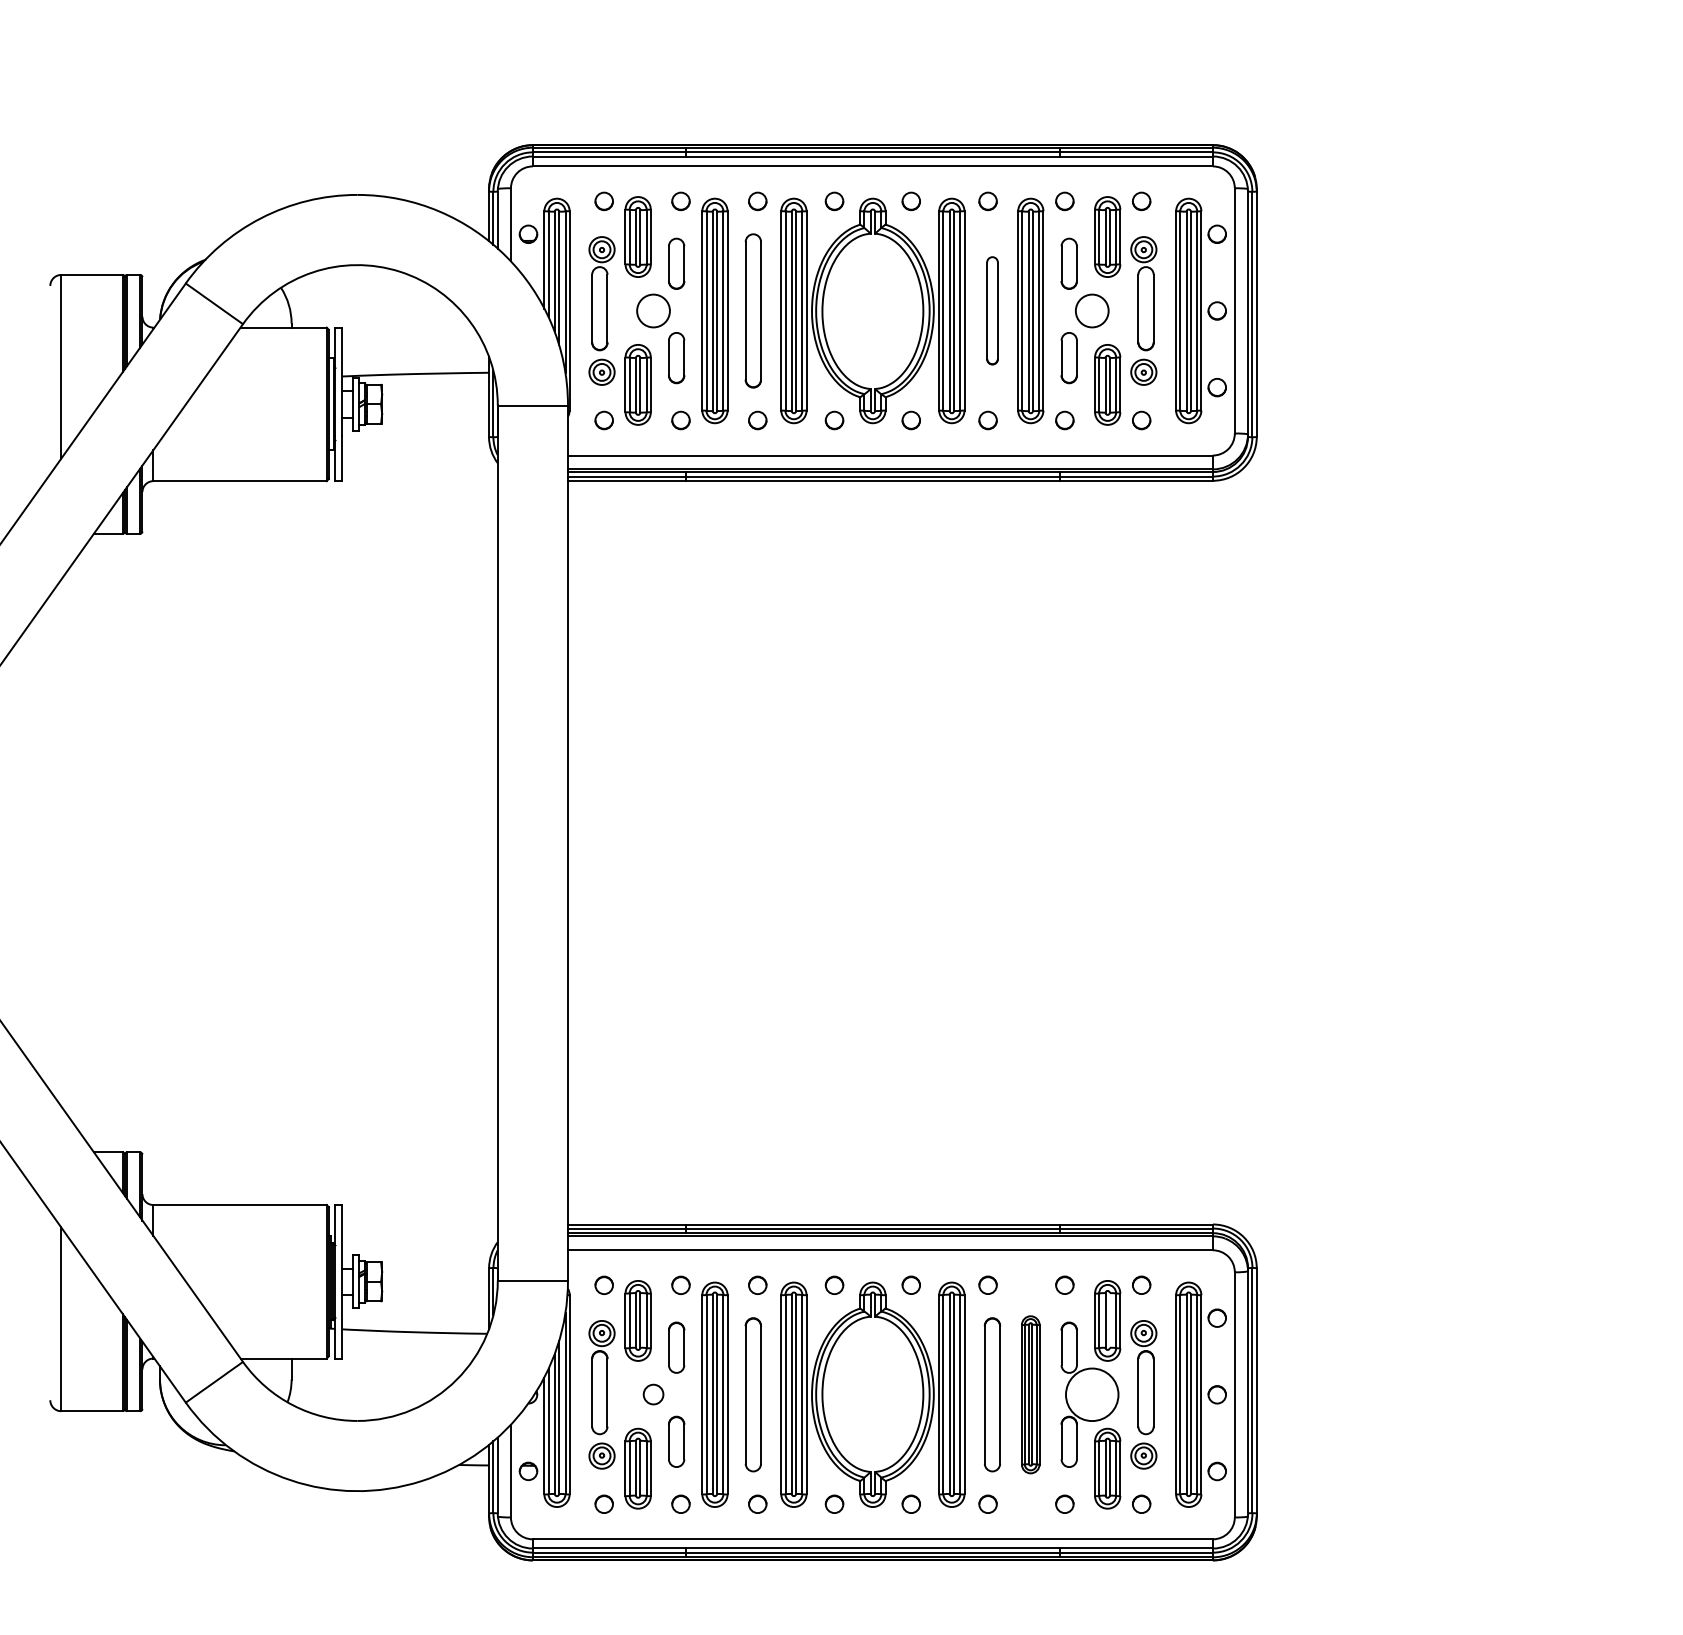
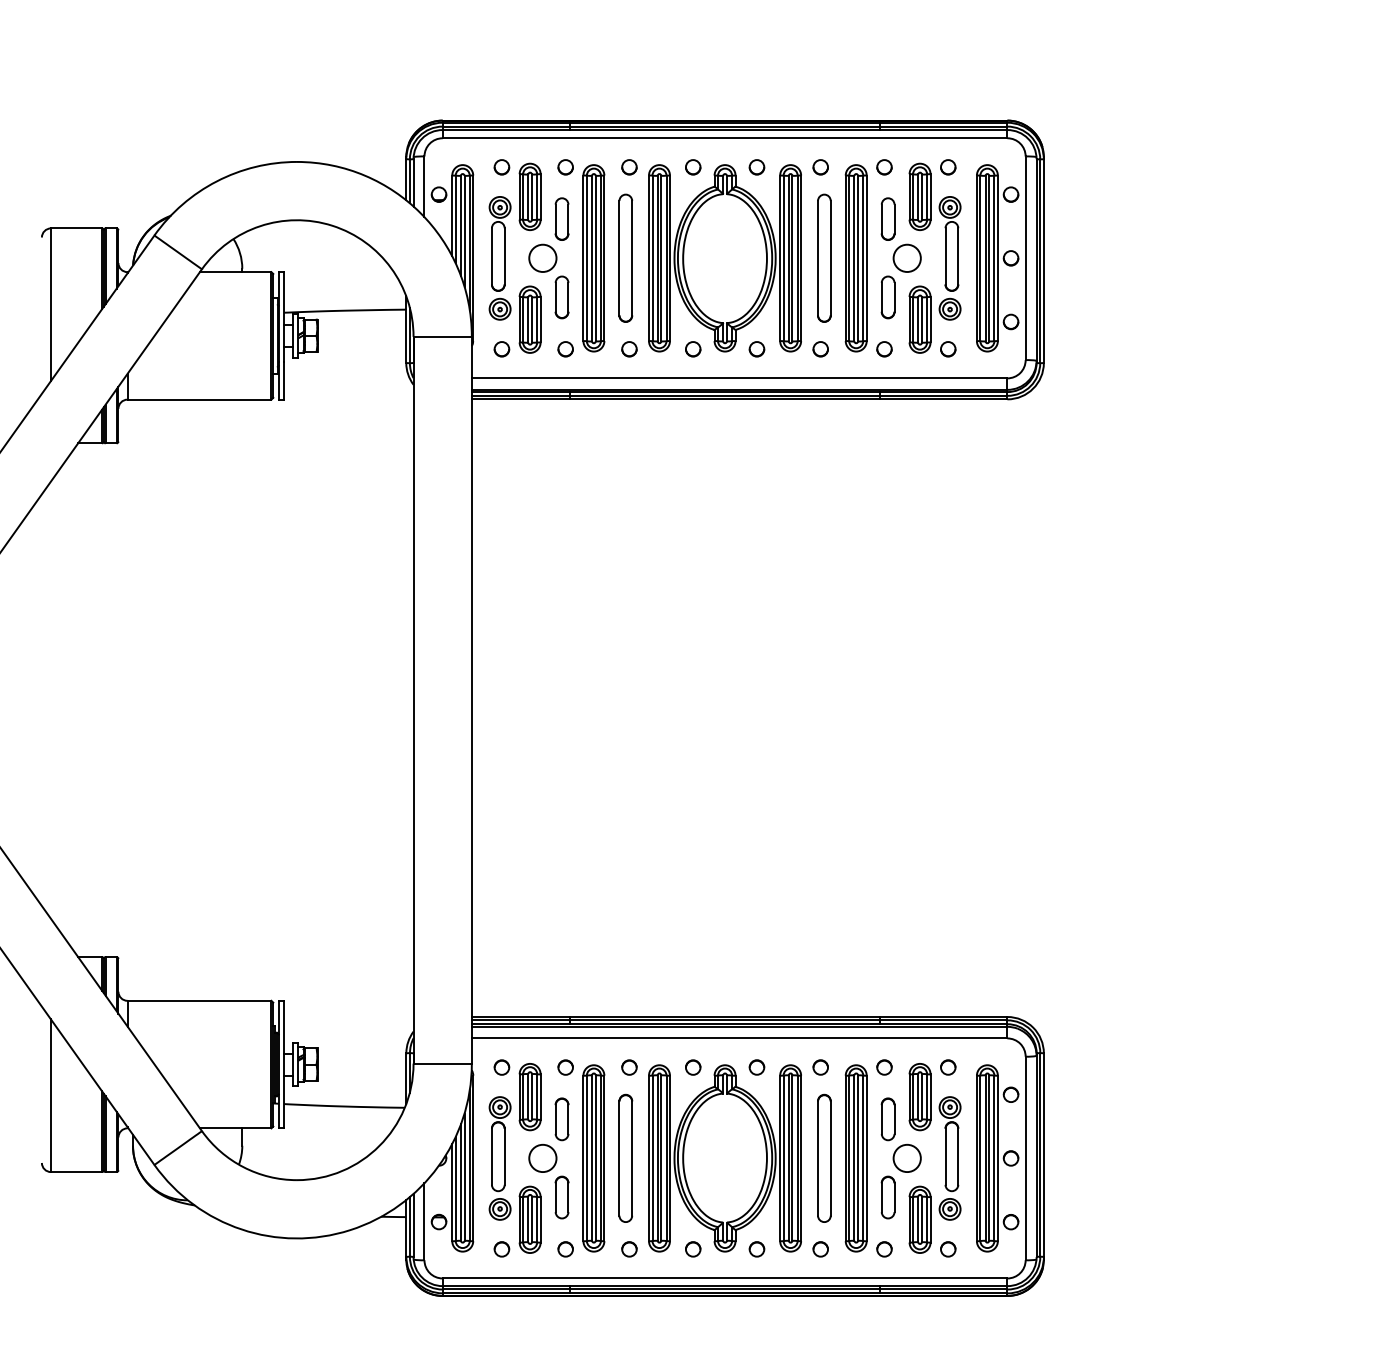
part: (992, 309) -> (824, 257), size x1.43
line: (1109, 1320) -> (921, 1096), added
circle: (653, 1393) -> (542, 1157), size x1.67
part: (1029, 1394) -> (855, 1158), size x1.43
circle: (1091, 1394) -> (906, 1158), size x0.62

